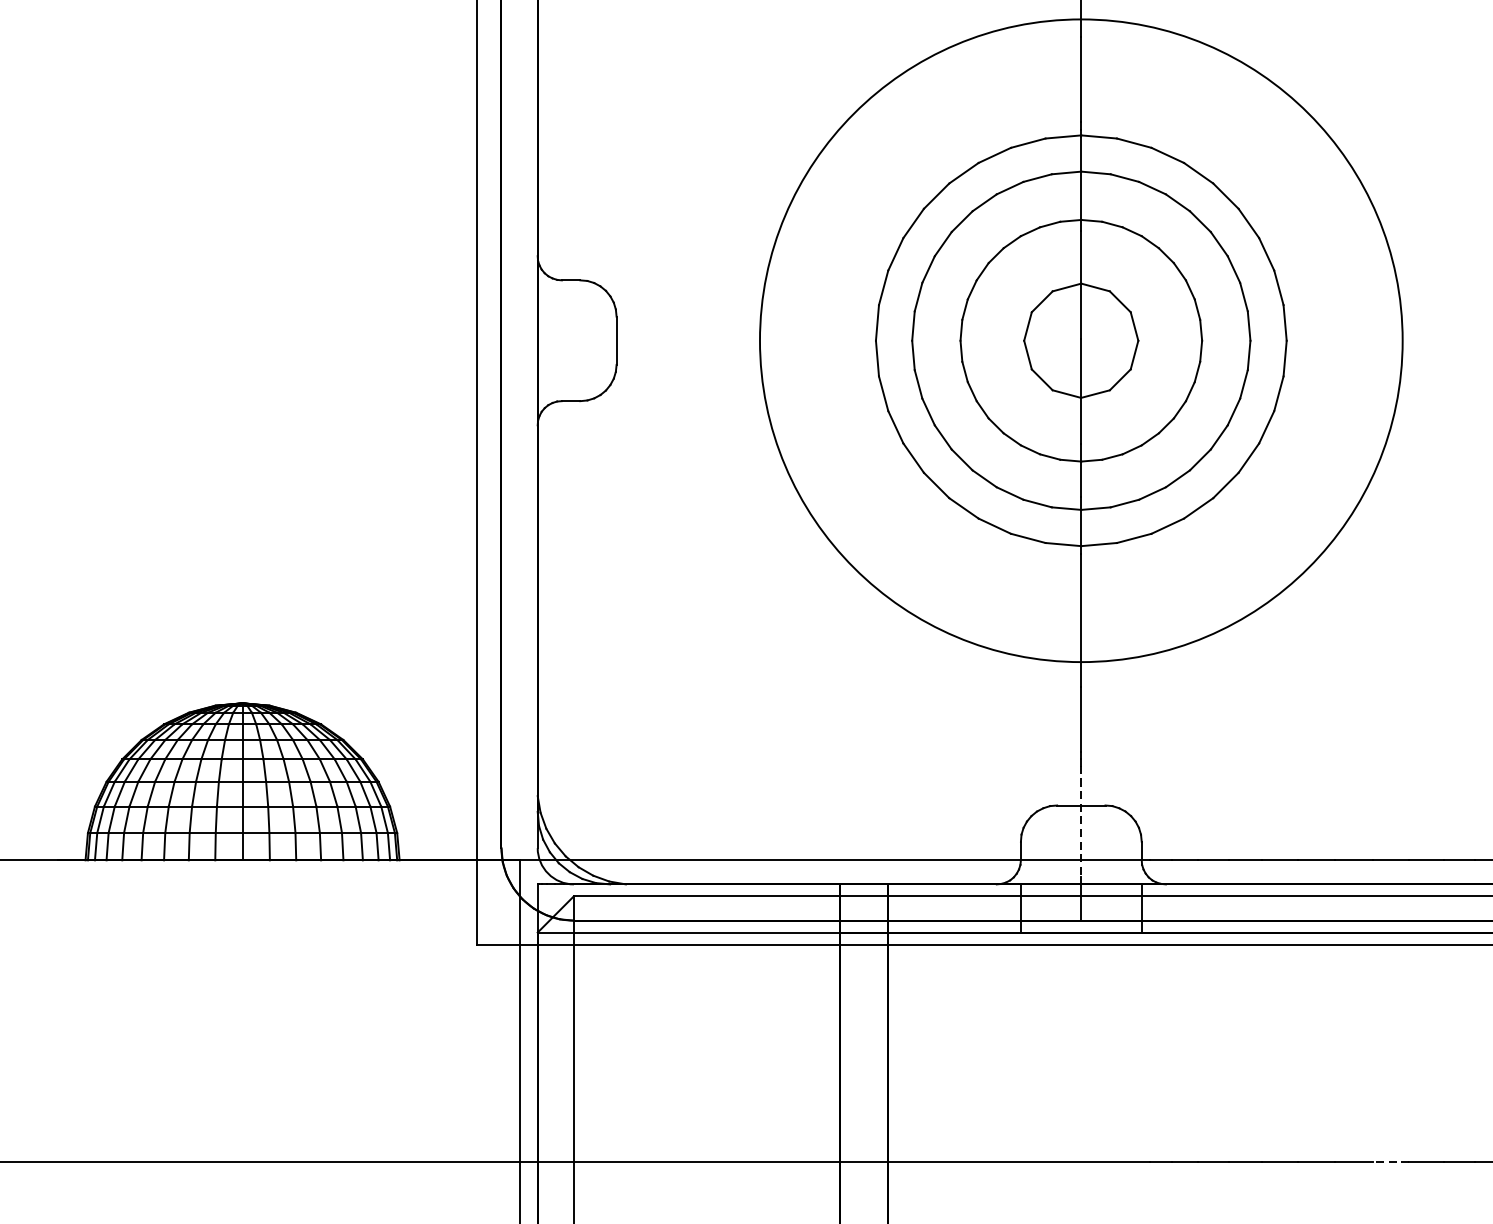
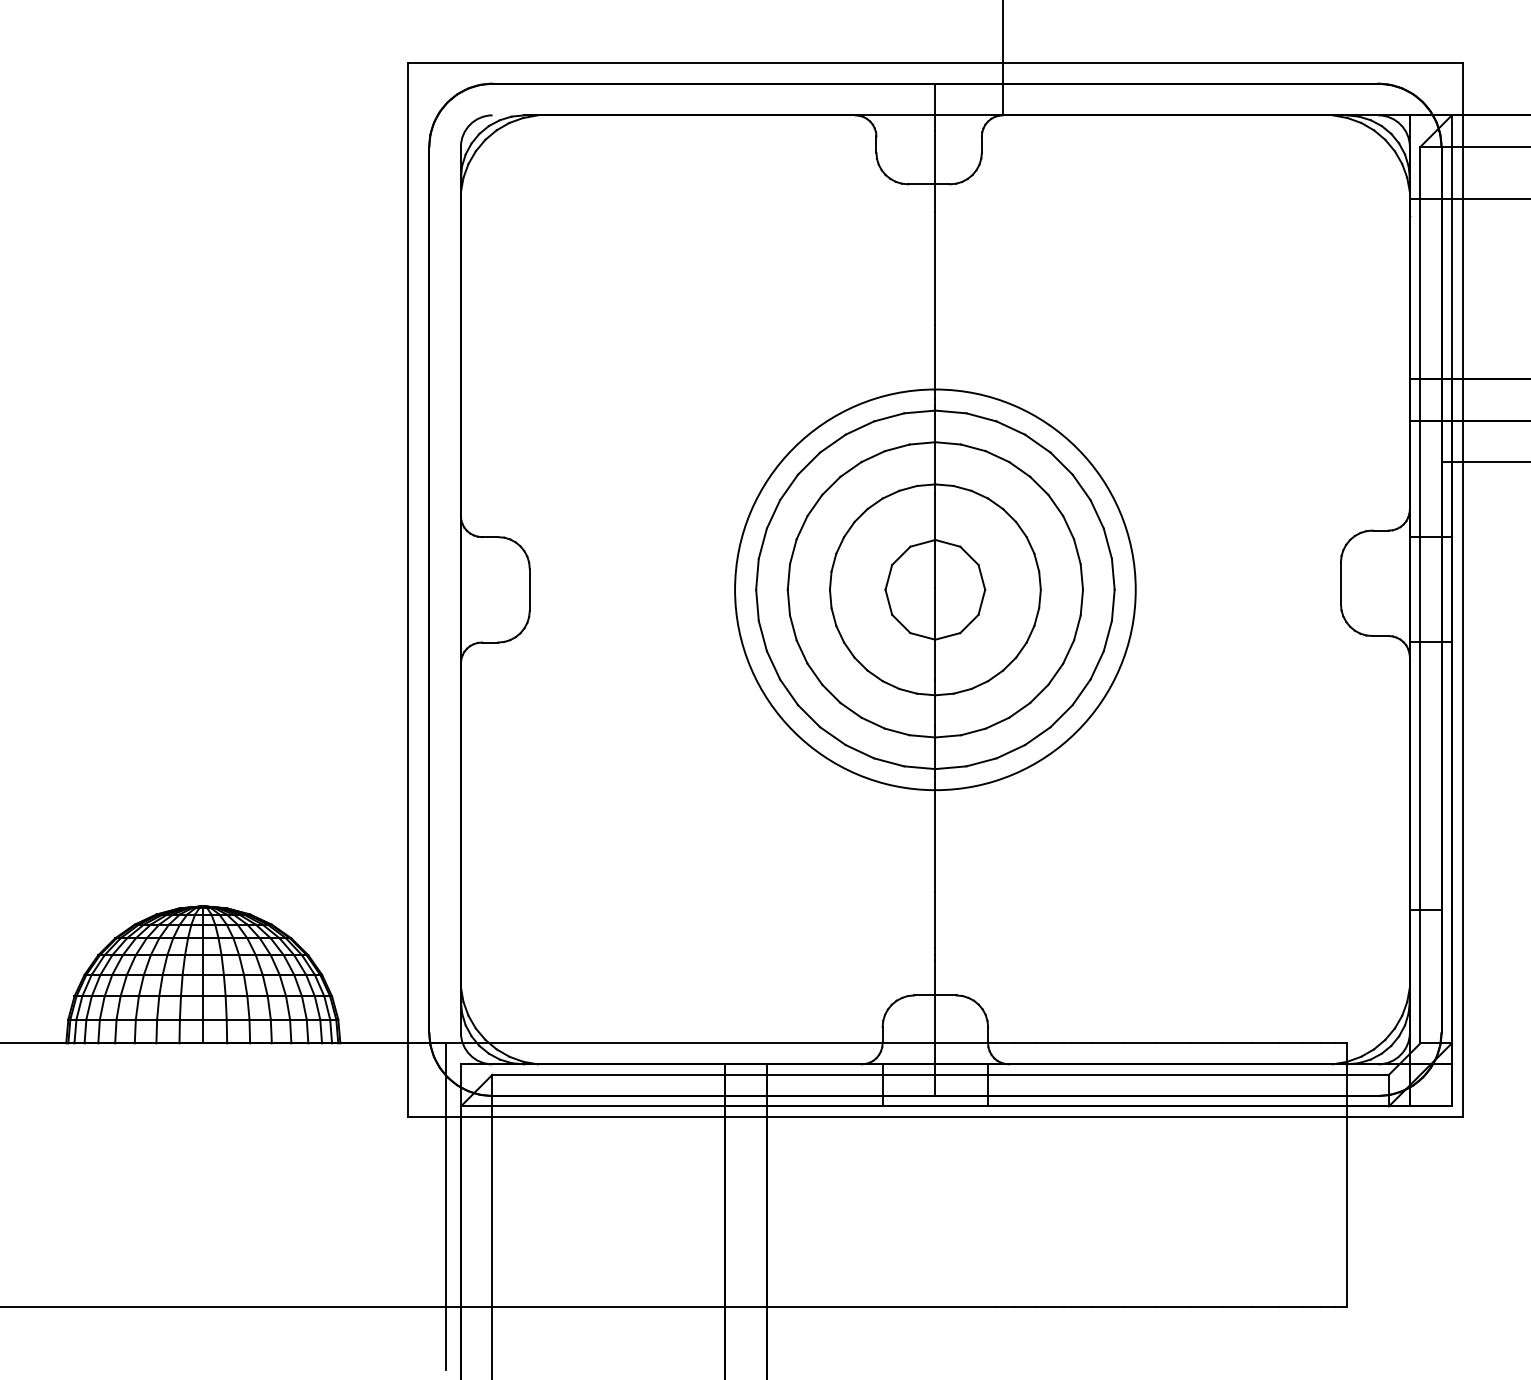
circle: (1081, 340) -> (935, 589), size x0.71
line: (1081, 821) -> (935, 1009), dashed -> solid
line: (1390, 1161) -> (1205, 1306), dashed -> solid

